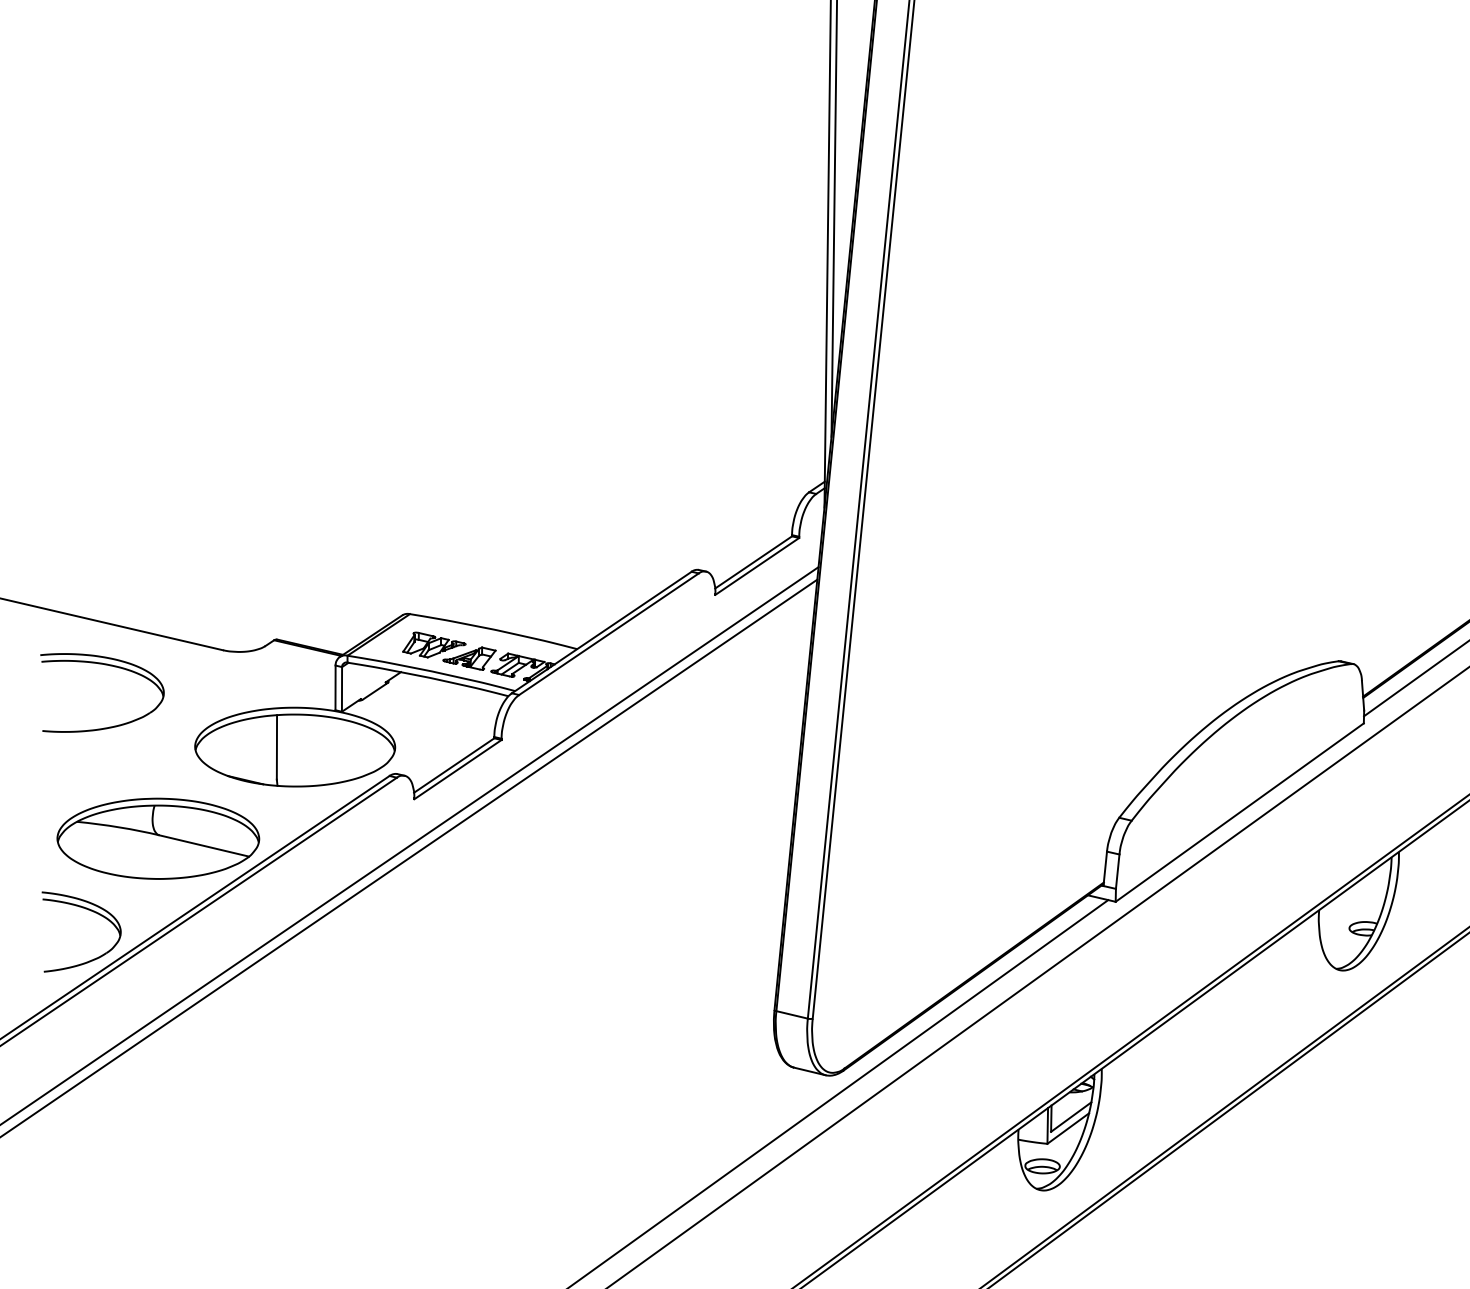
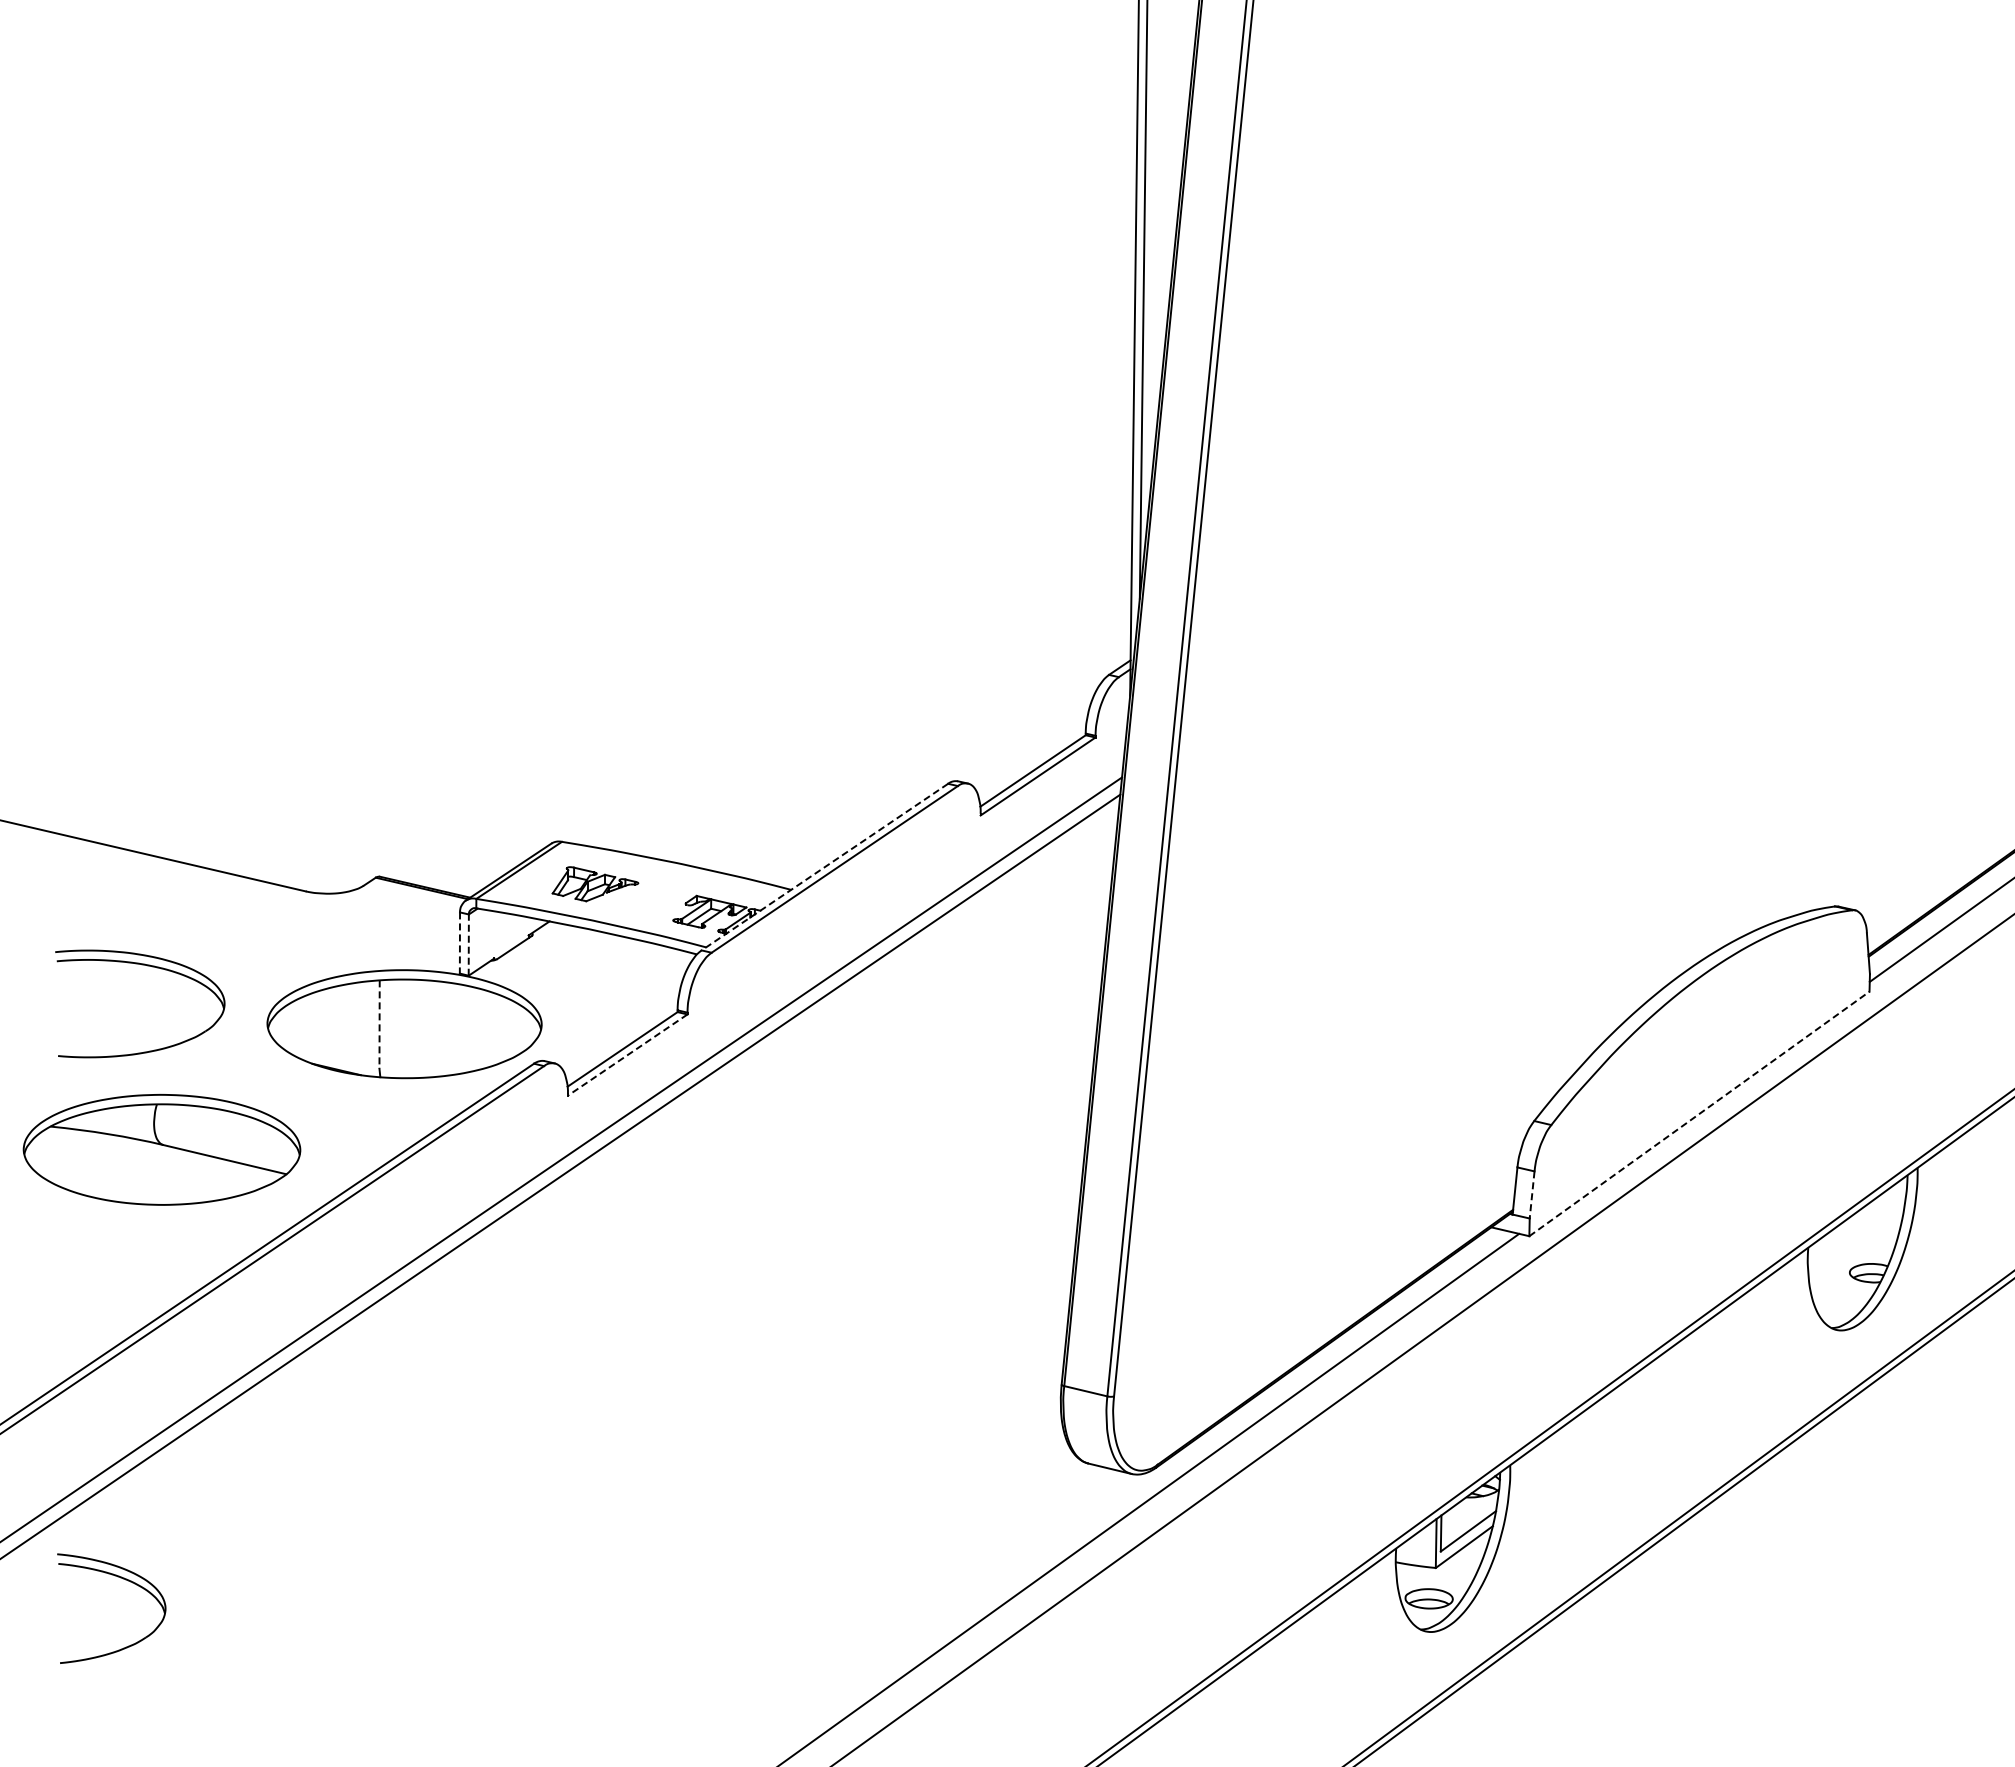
line: (601, 632) -> (824, 867), solid -> dashed
part: (469, 658) -> (643, 902), removed
part: (107, 665) -> (147, 966), moved
line: (335, 688) -> (459, 943), solid -> dashed
line: (341, 689) -> (468, 945), solid -> dashed
line: (276, 748) -> (379, 1025), solid -> dashed
line: (457, 769) -> (627, 1055), solid -> dashed
line: (1239, 812) -> (1699, 1113), solid -> dashed
part: (157, 838) -> (161, 1149), moved
line: (1117, 871) -> (1532, 1194), solid -> dashed
part: (91, 911) -> (125, 1580), moved

